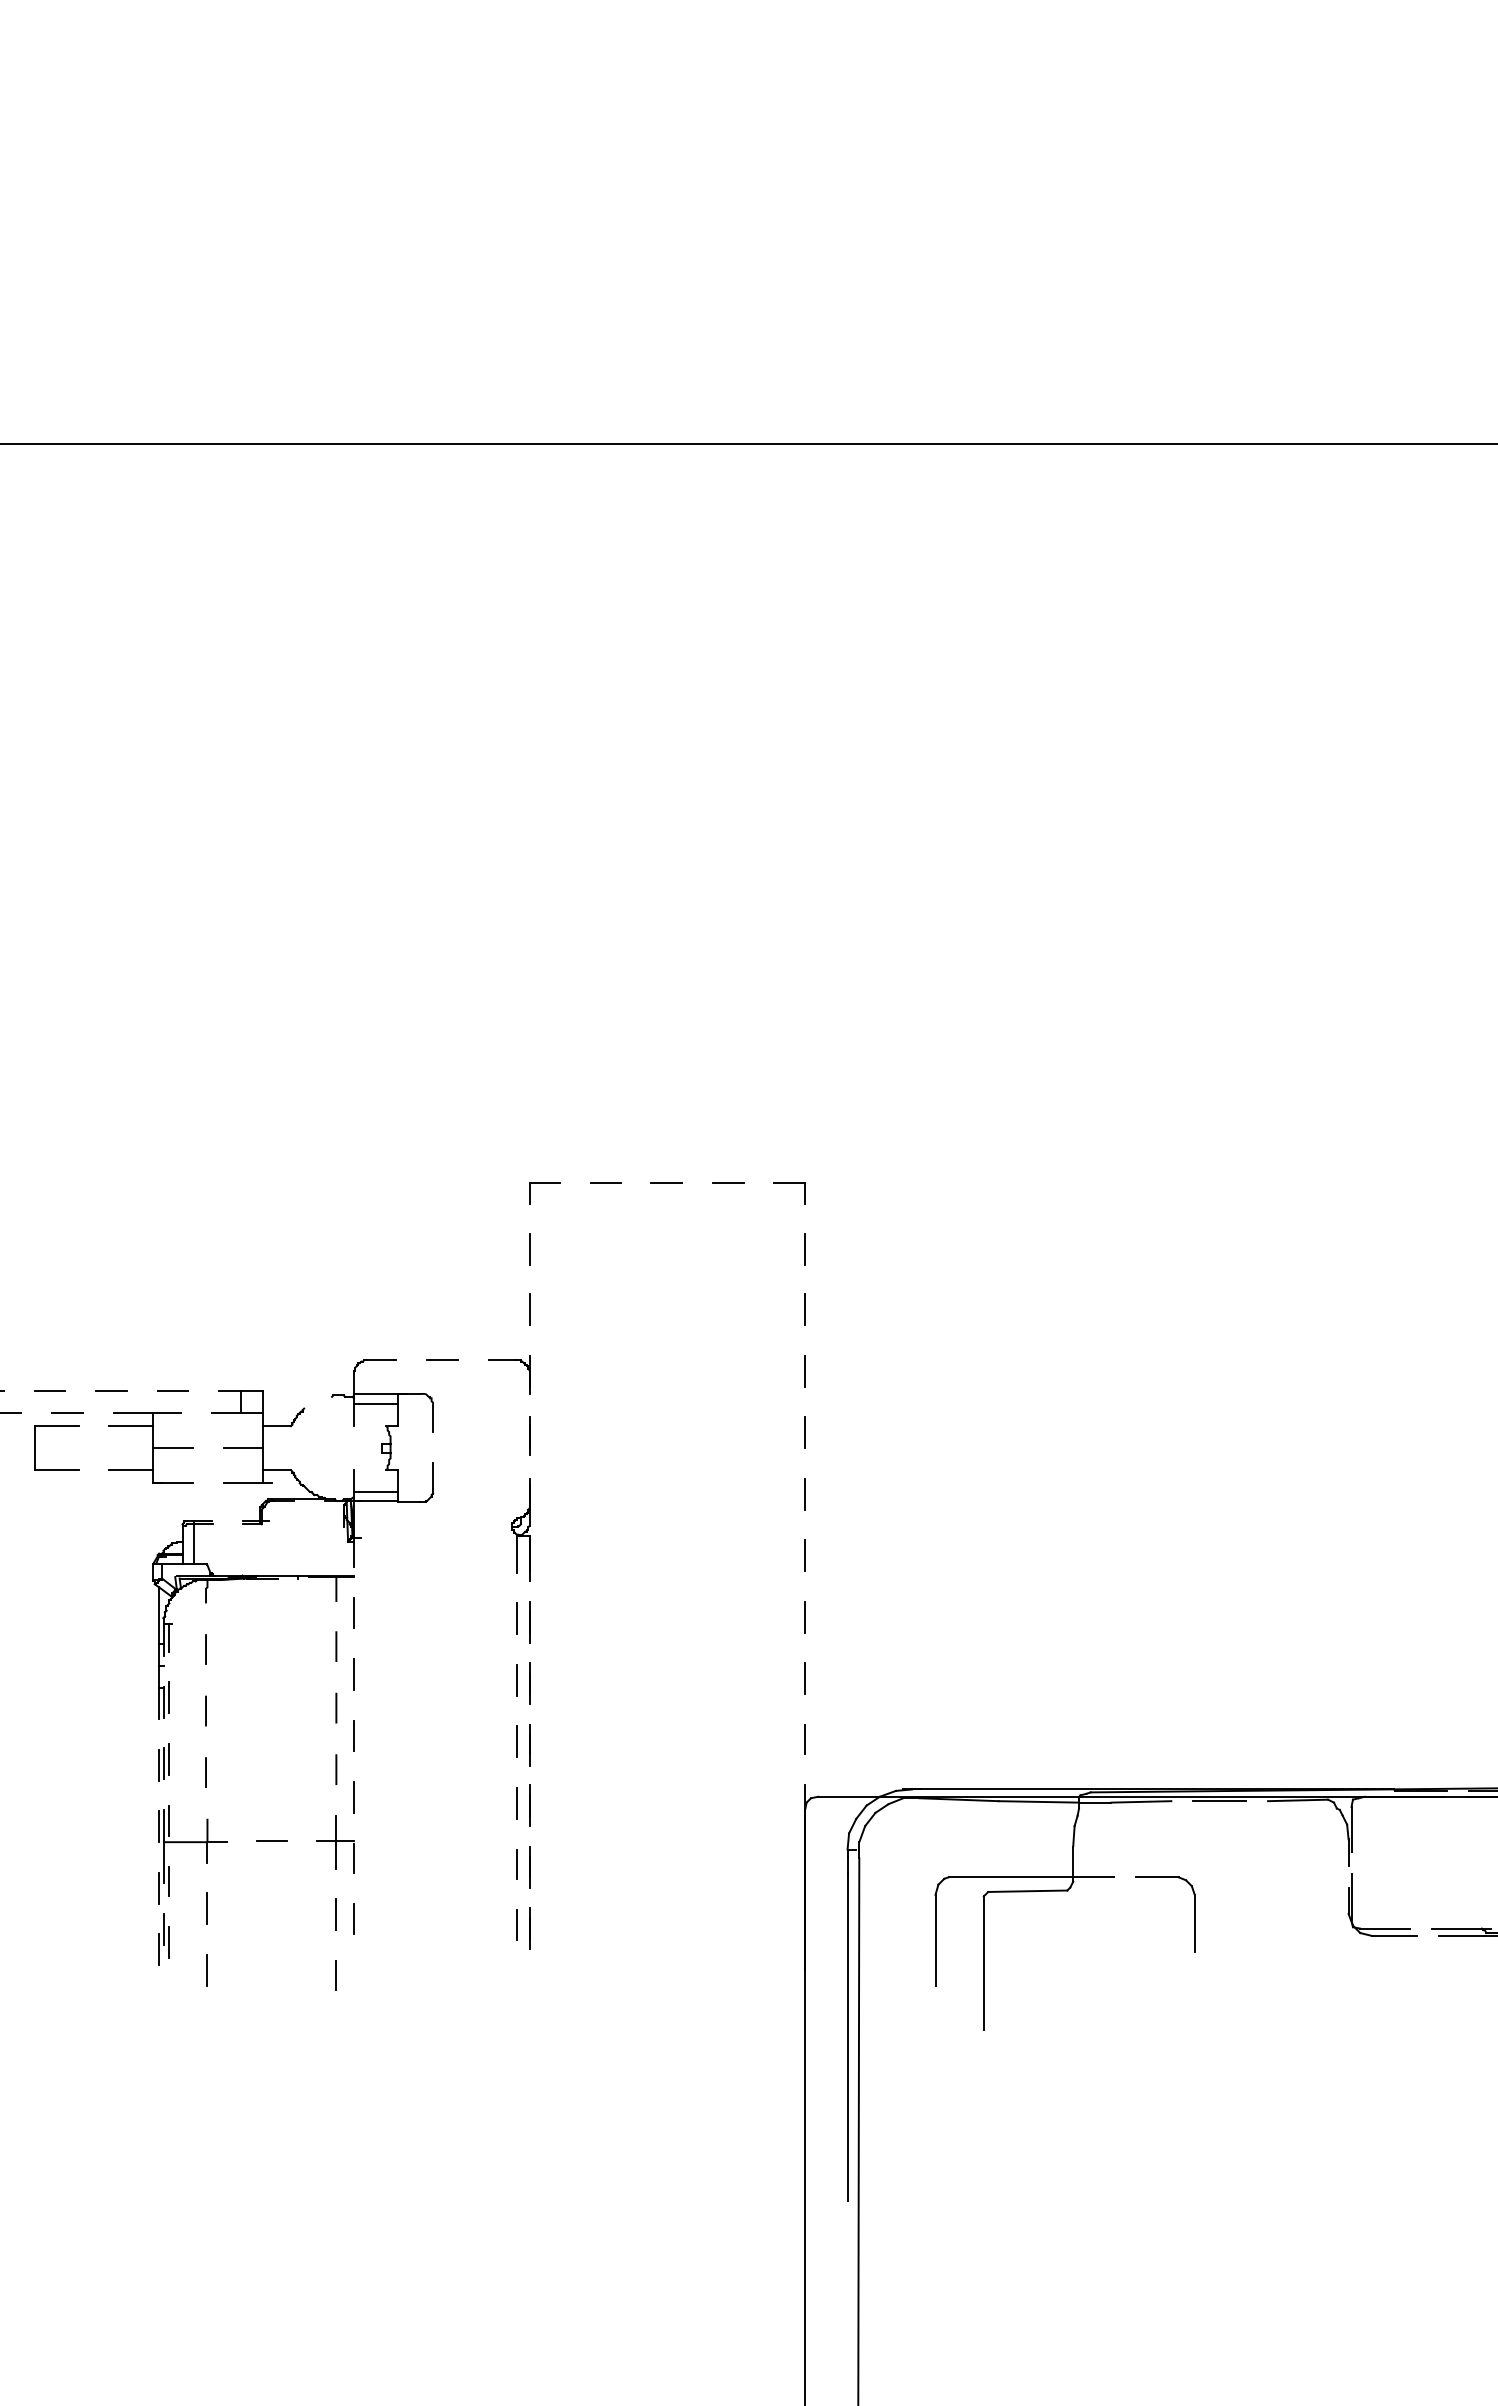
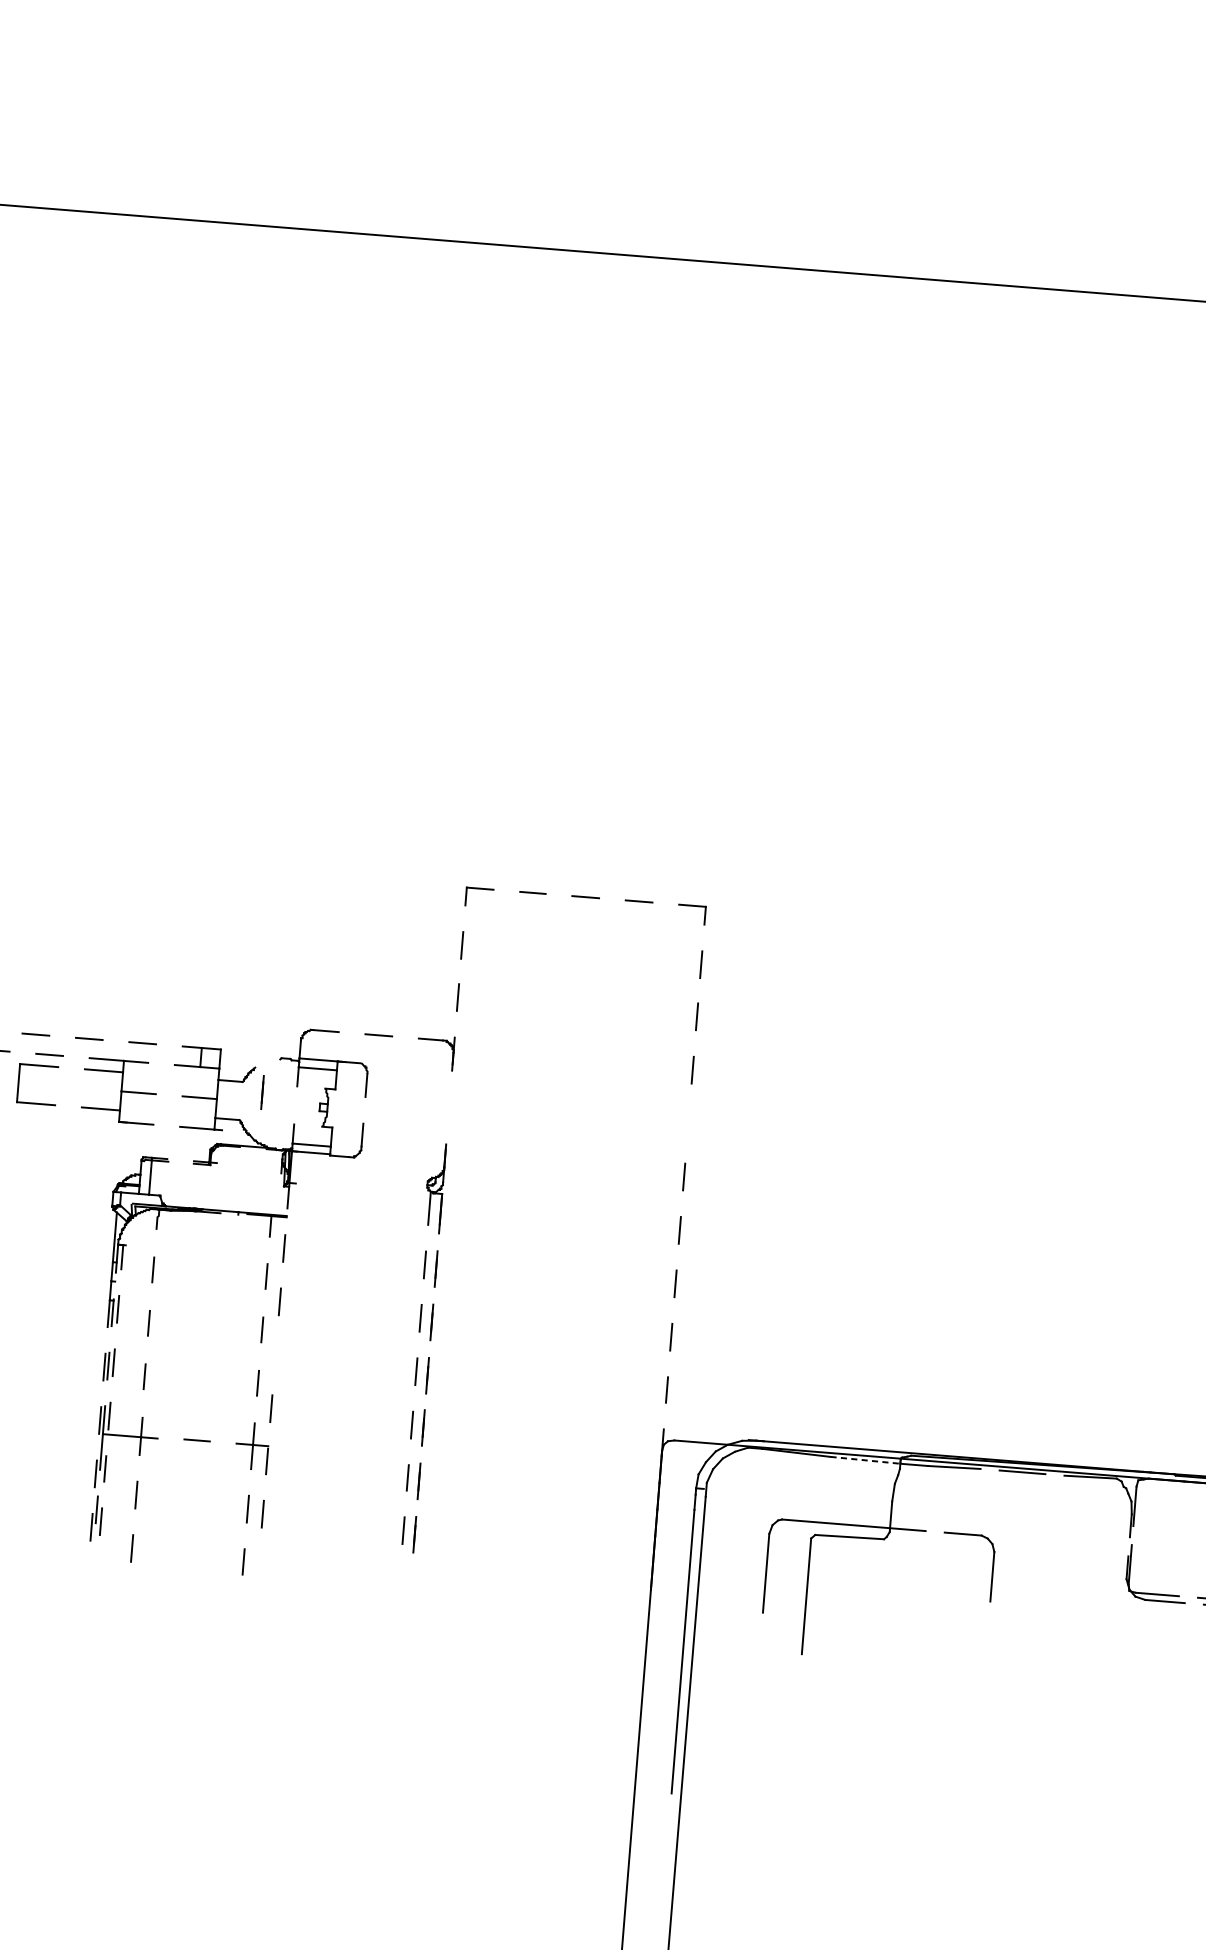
line: (805, 1432) -> (688, 1123), removed
line: (529, 1435) -> (262, 1091), moved
line: (353, 1735) -> (275, 1354), removed
line: (1039, 1801) -> (866, 1460), solid -> dashed

